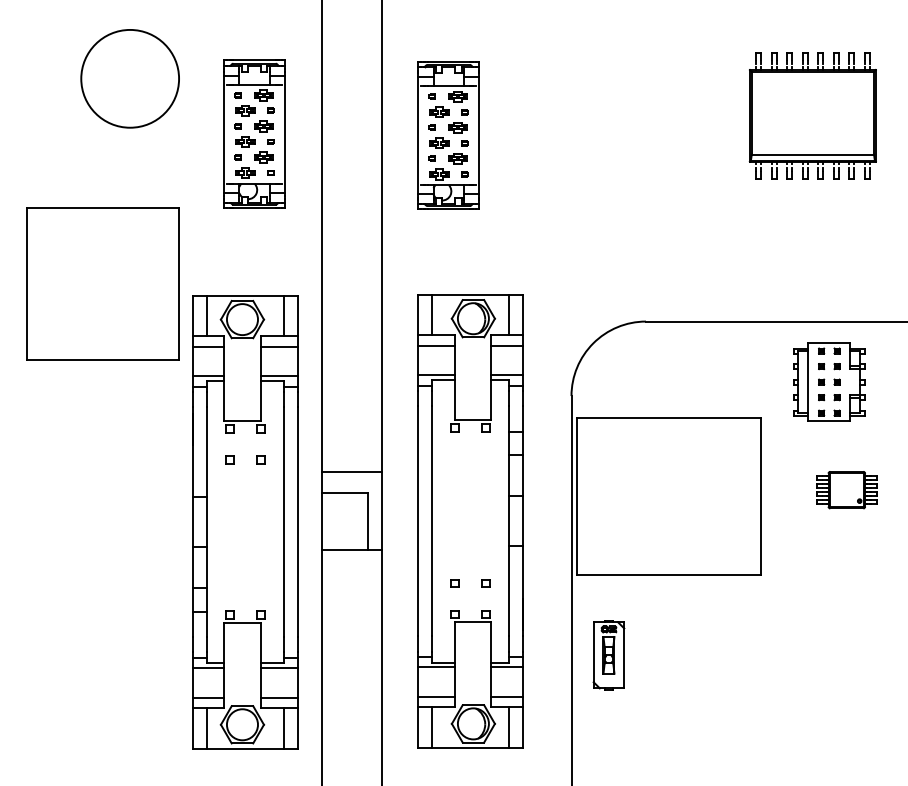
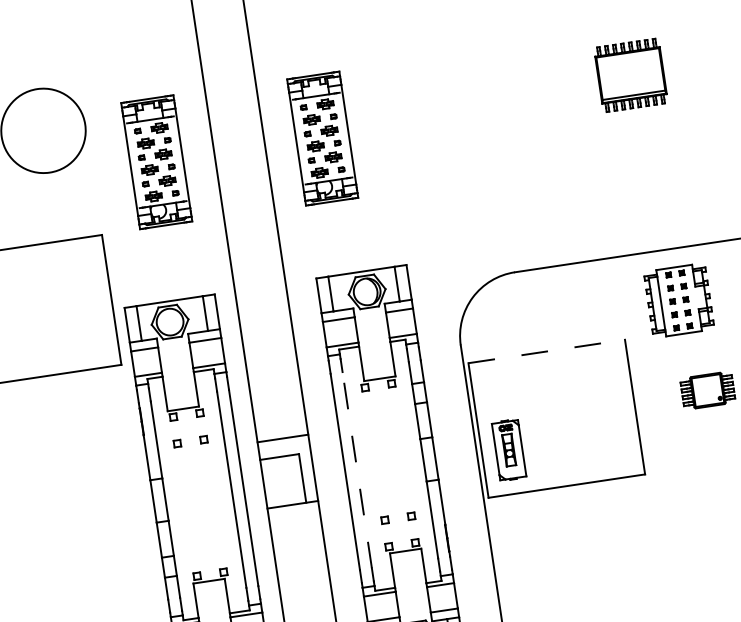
part: (812, 115) -> (630, 75), size x0.6
line: (668, 417) -> (546, 351), solid -> dashed
line: (431, 521) -> (357, 470), solid -> dashed
part: (608, 655) -> (508, 450), moved

